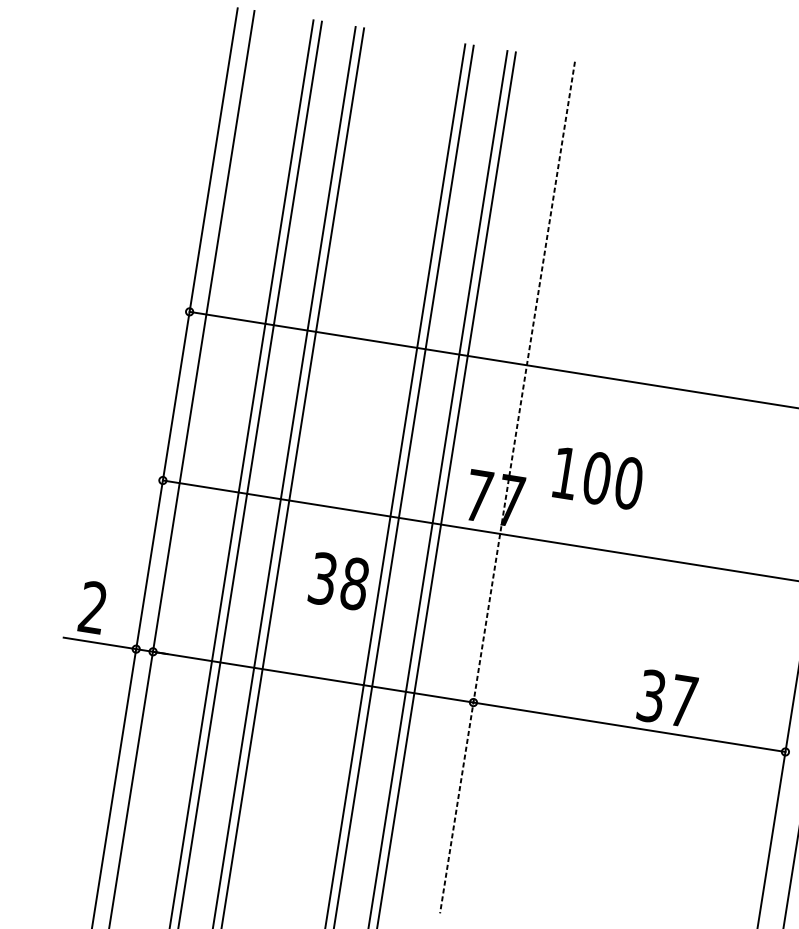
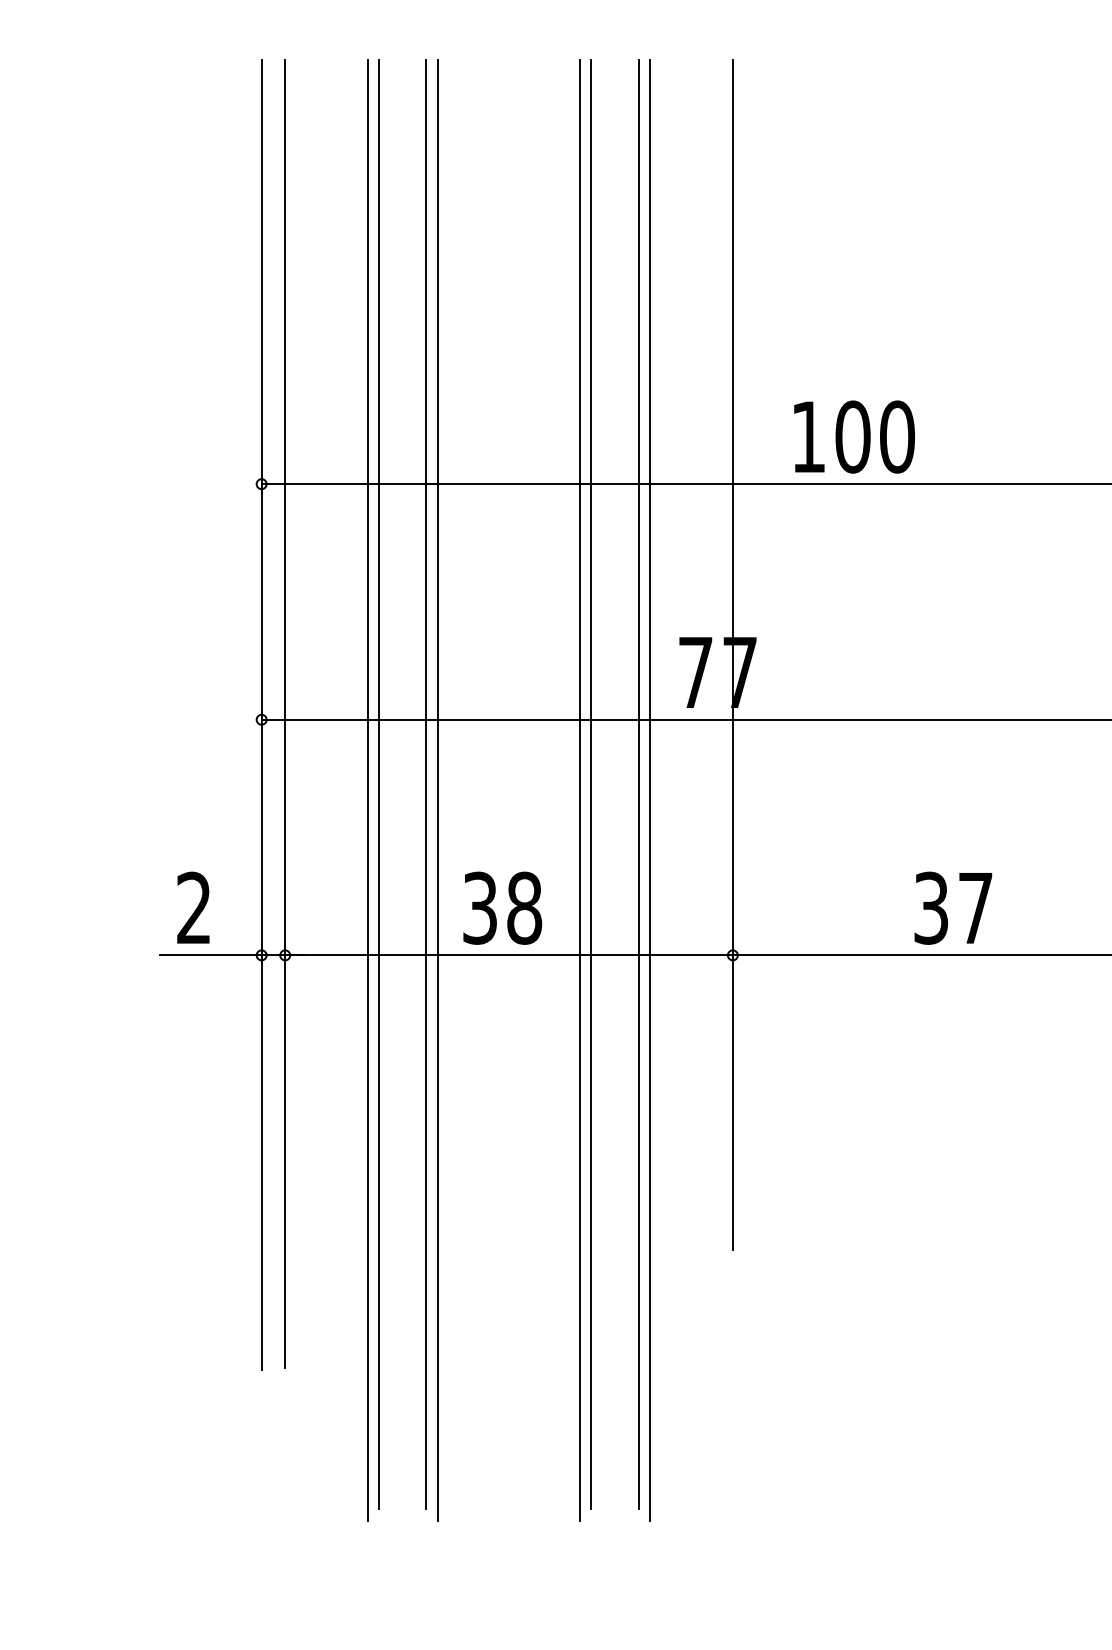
text: (598, 478) -> (854, 436), moved
line: (507, 487) -> (732, 654), dashed -> solid
text: (339, 580) -> (502, 907), moved
text: (667, 698) -> (953, 907), moved

